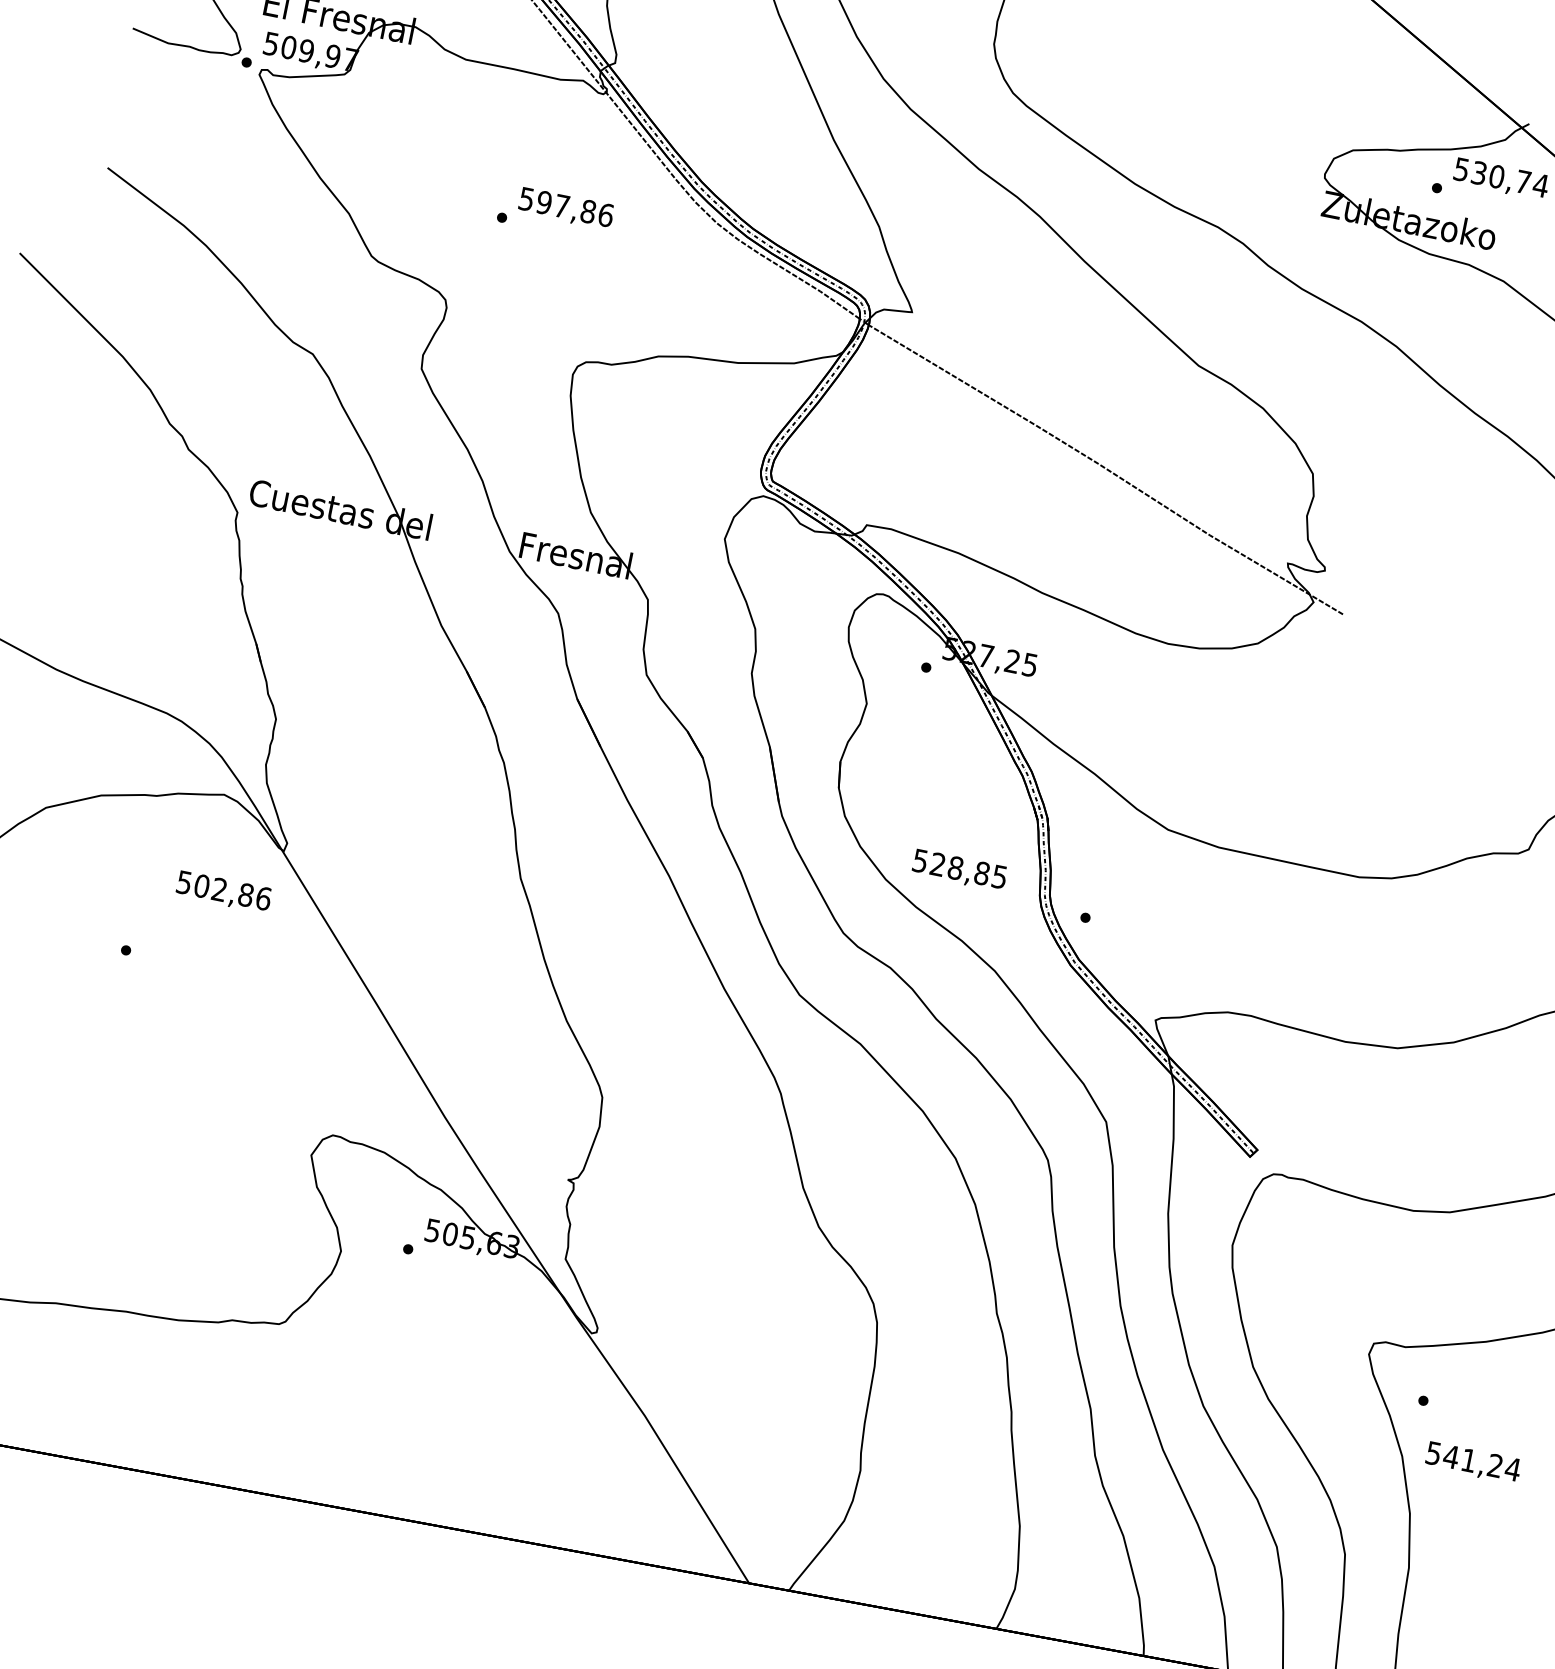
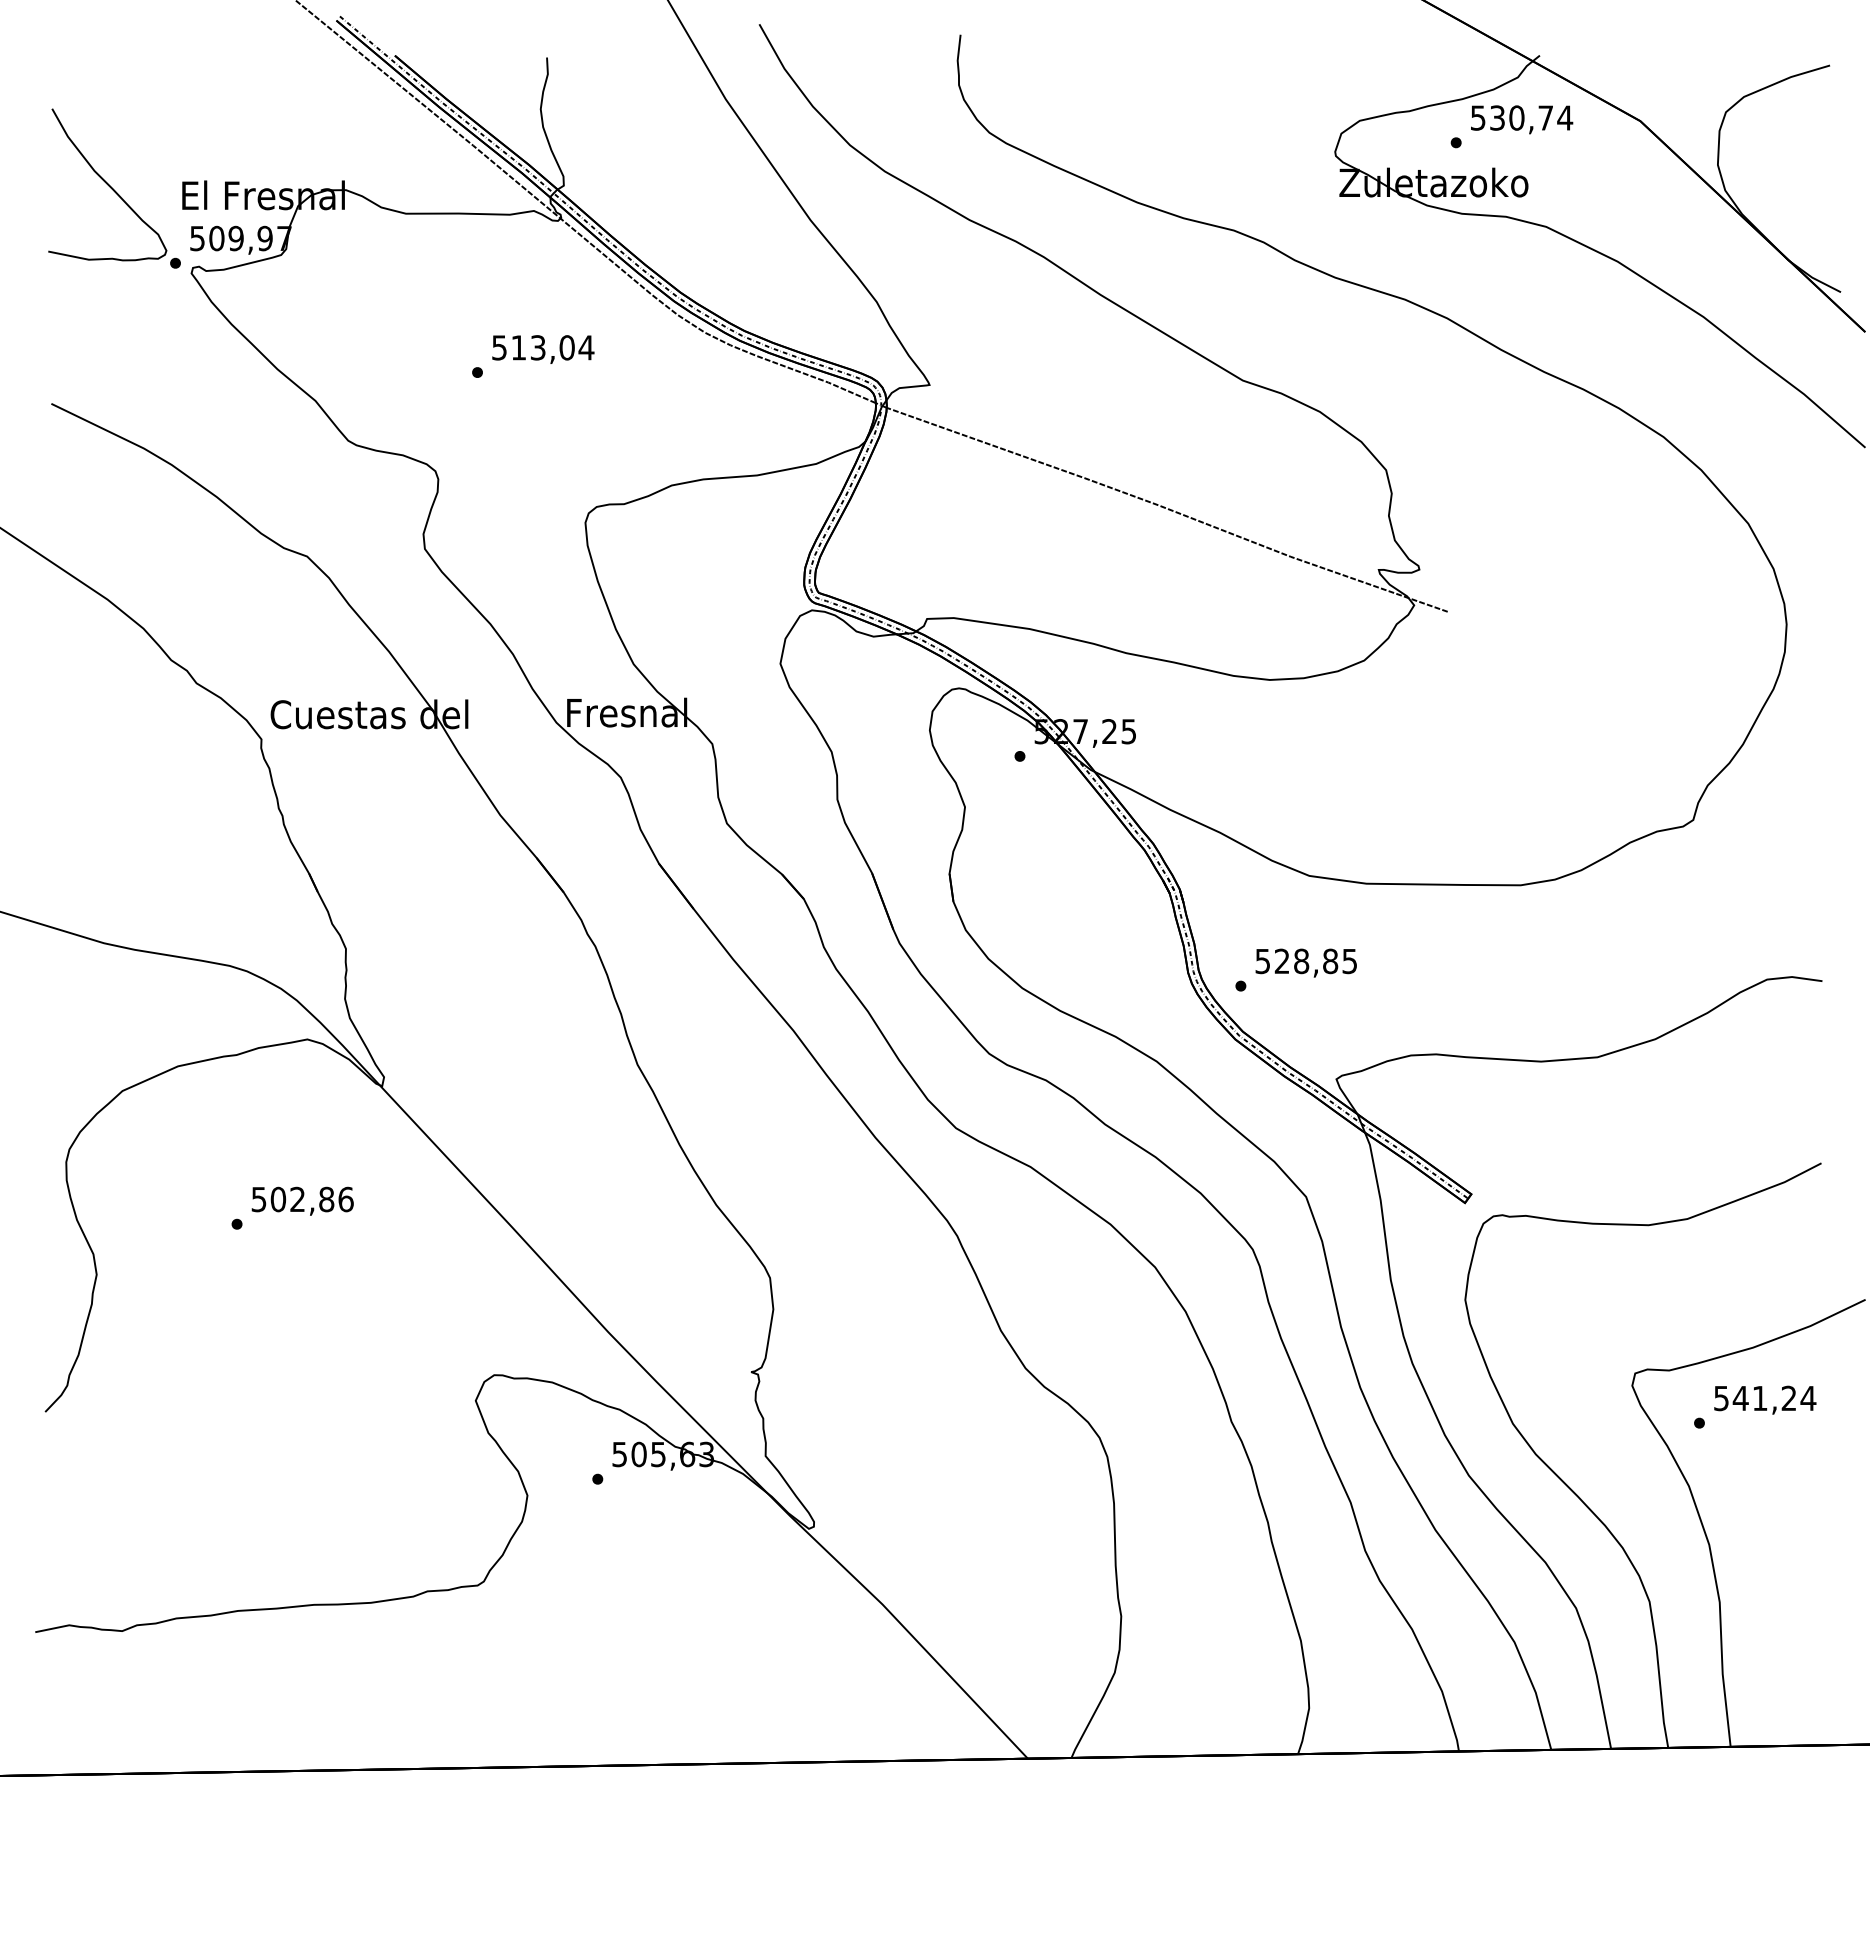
text: (575, 208) -> (552, 347), 597,86 -> 513,04
text: (959, 869) -> (1305, 962), moved
text: (223, 891) -> (302, 1200), moved
text: (1473, 1462) -> (1765, 1399), moved

